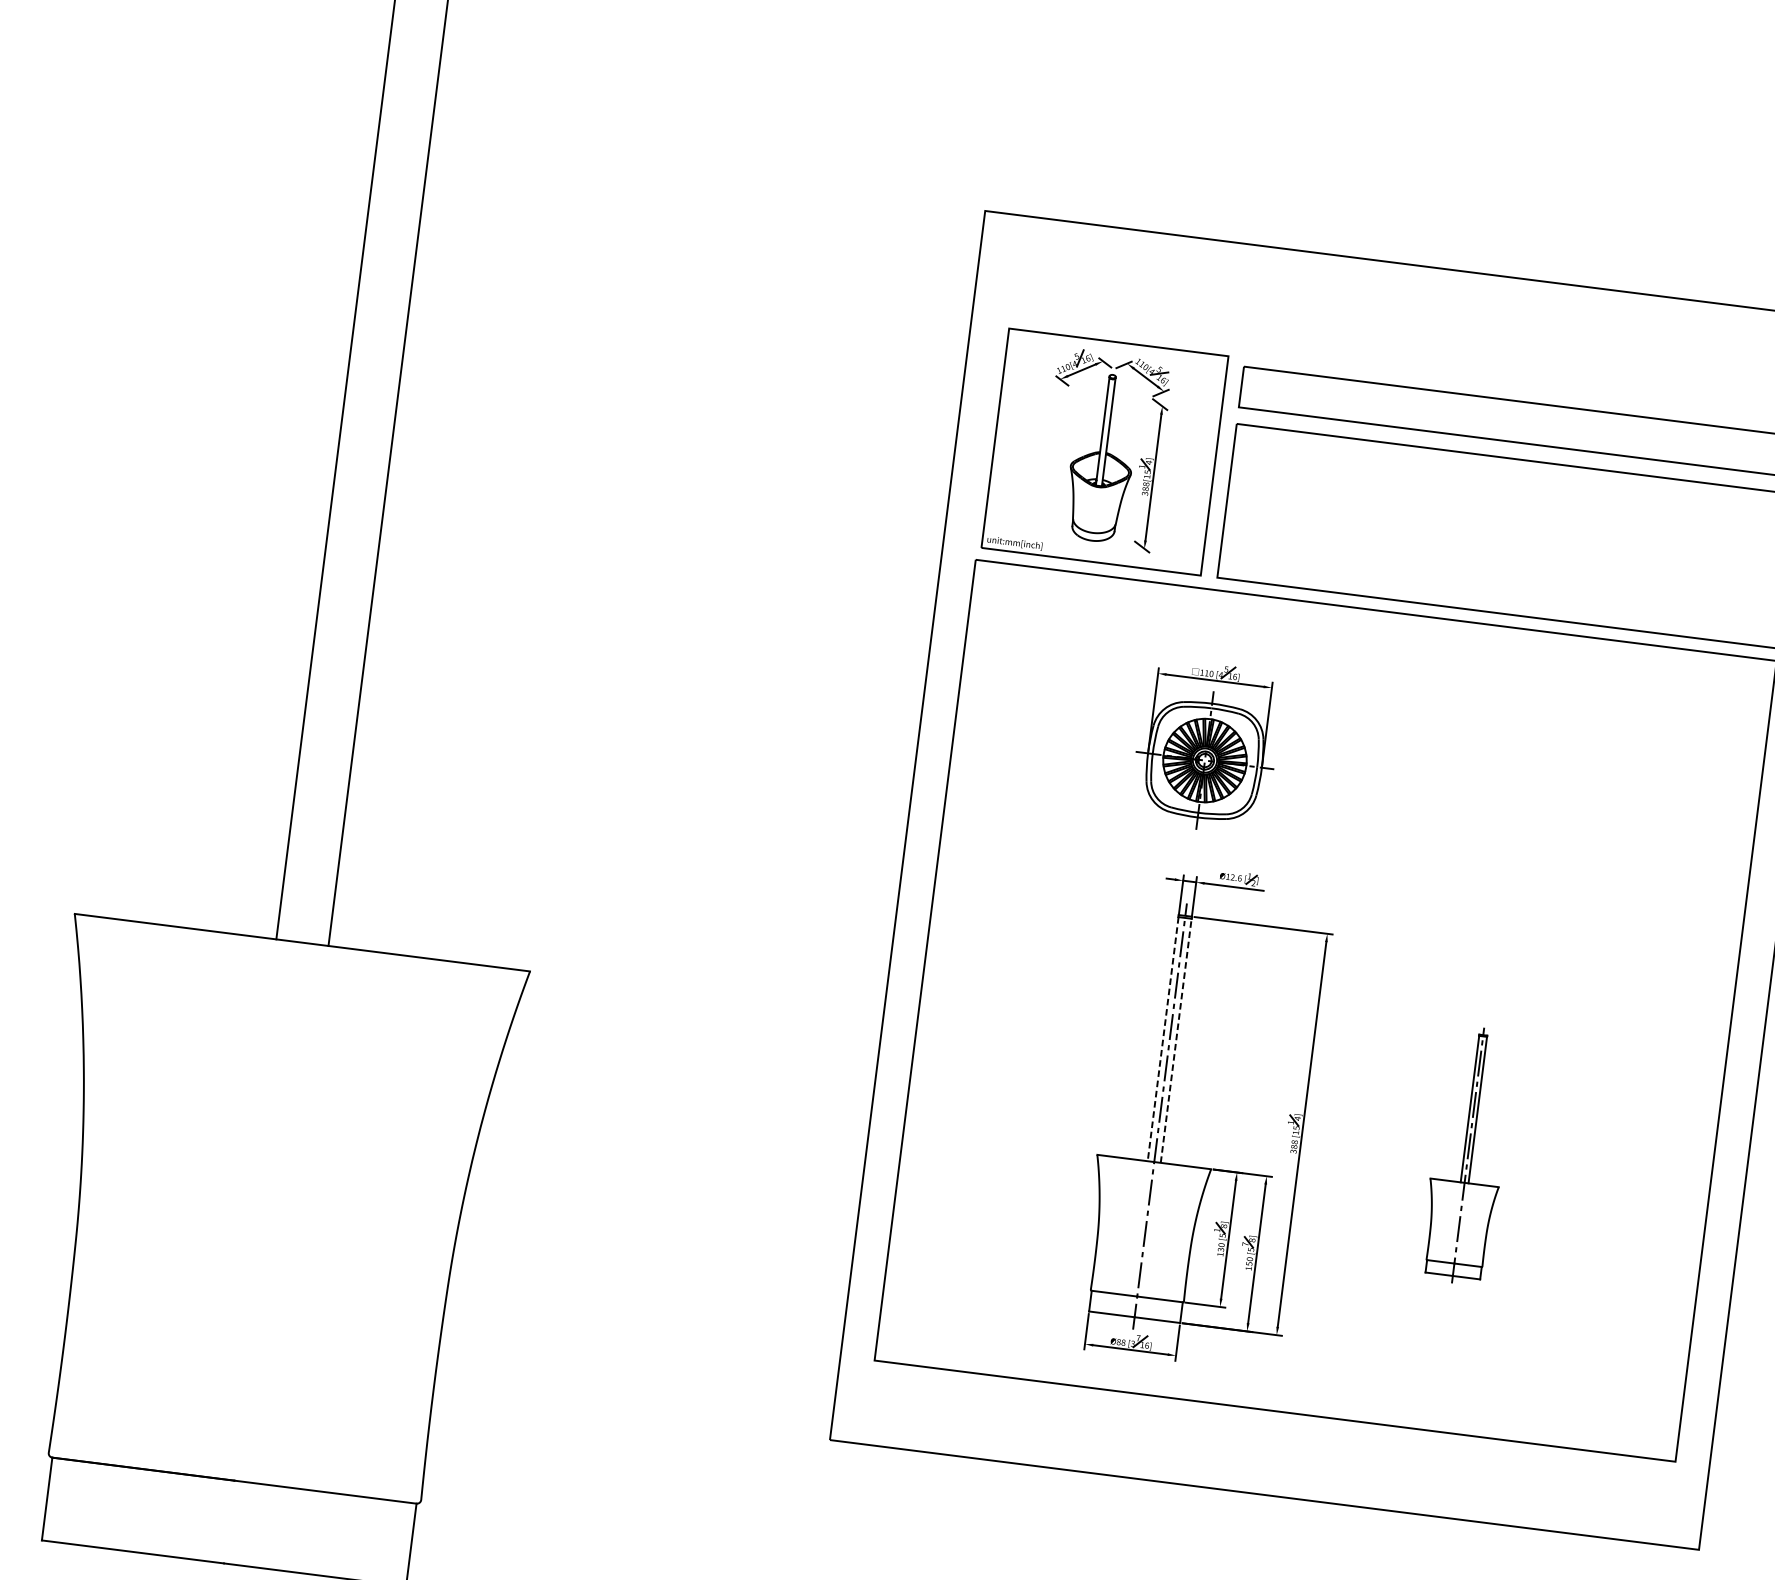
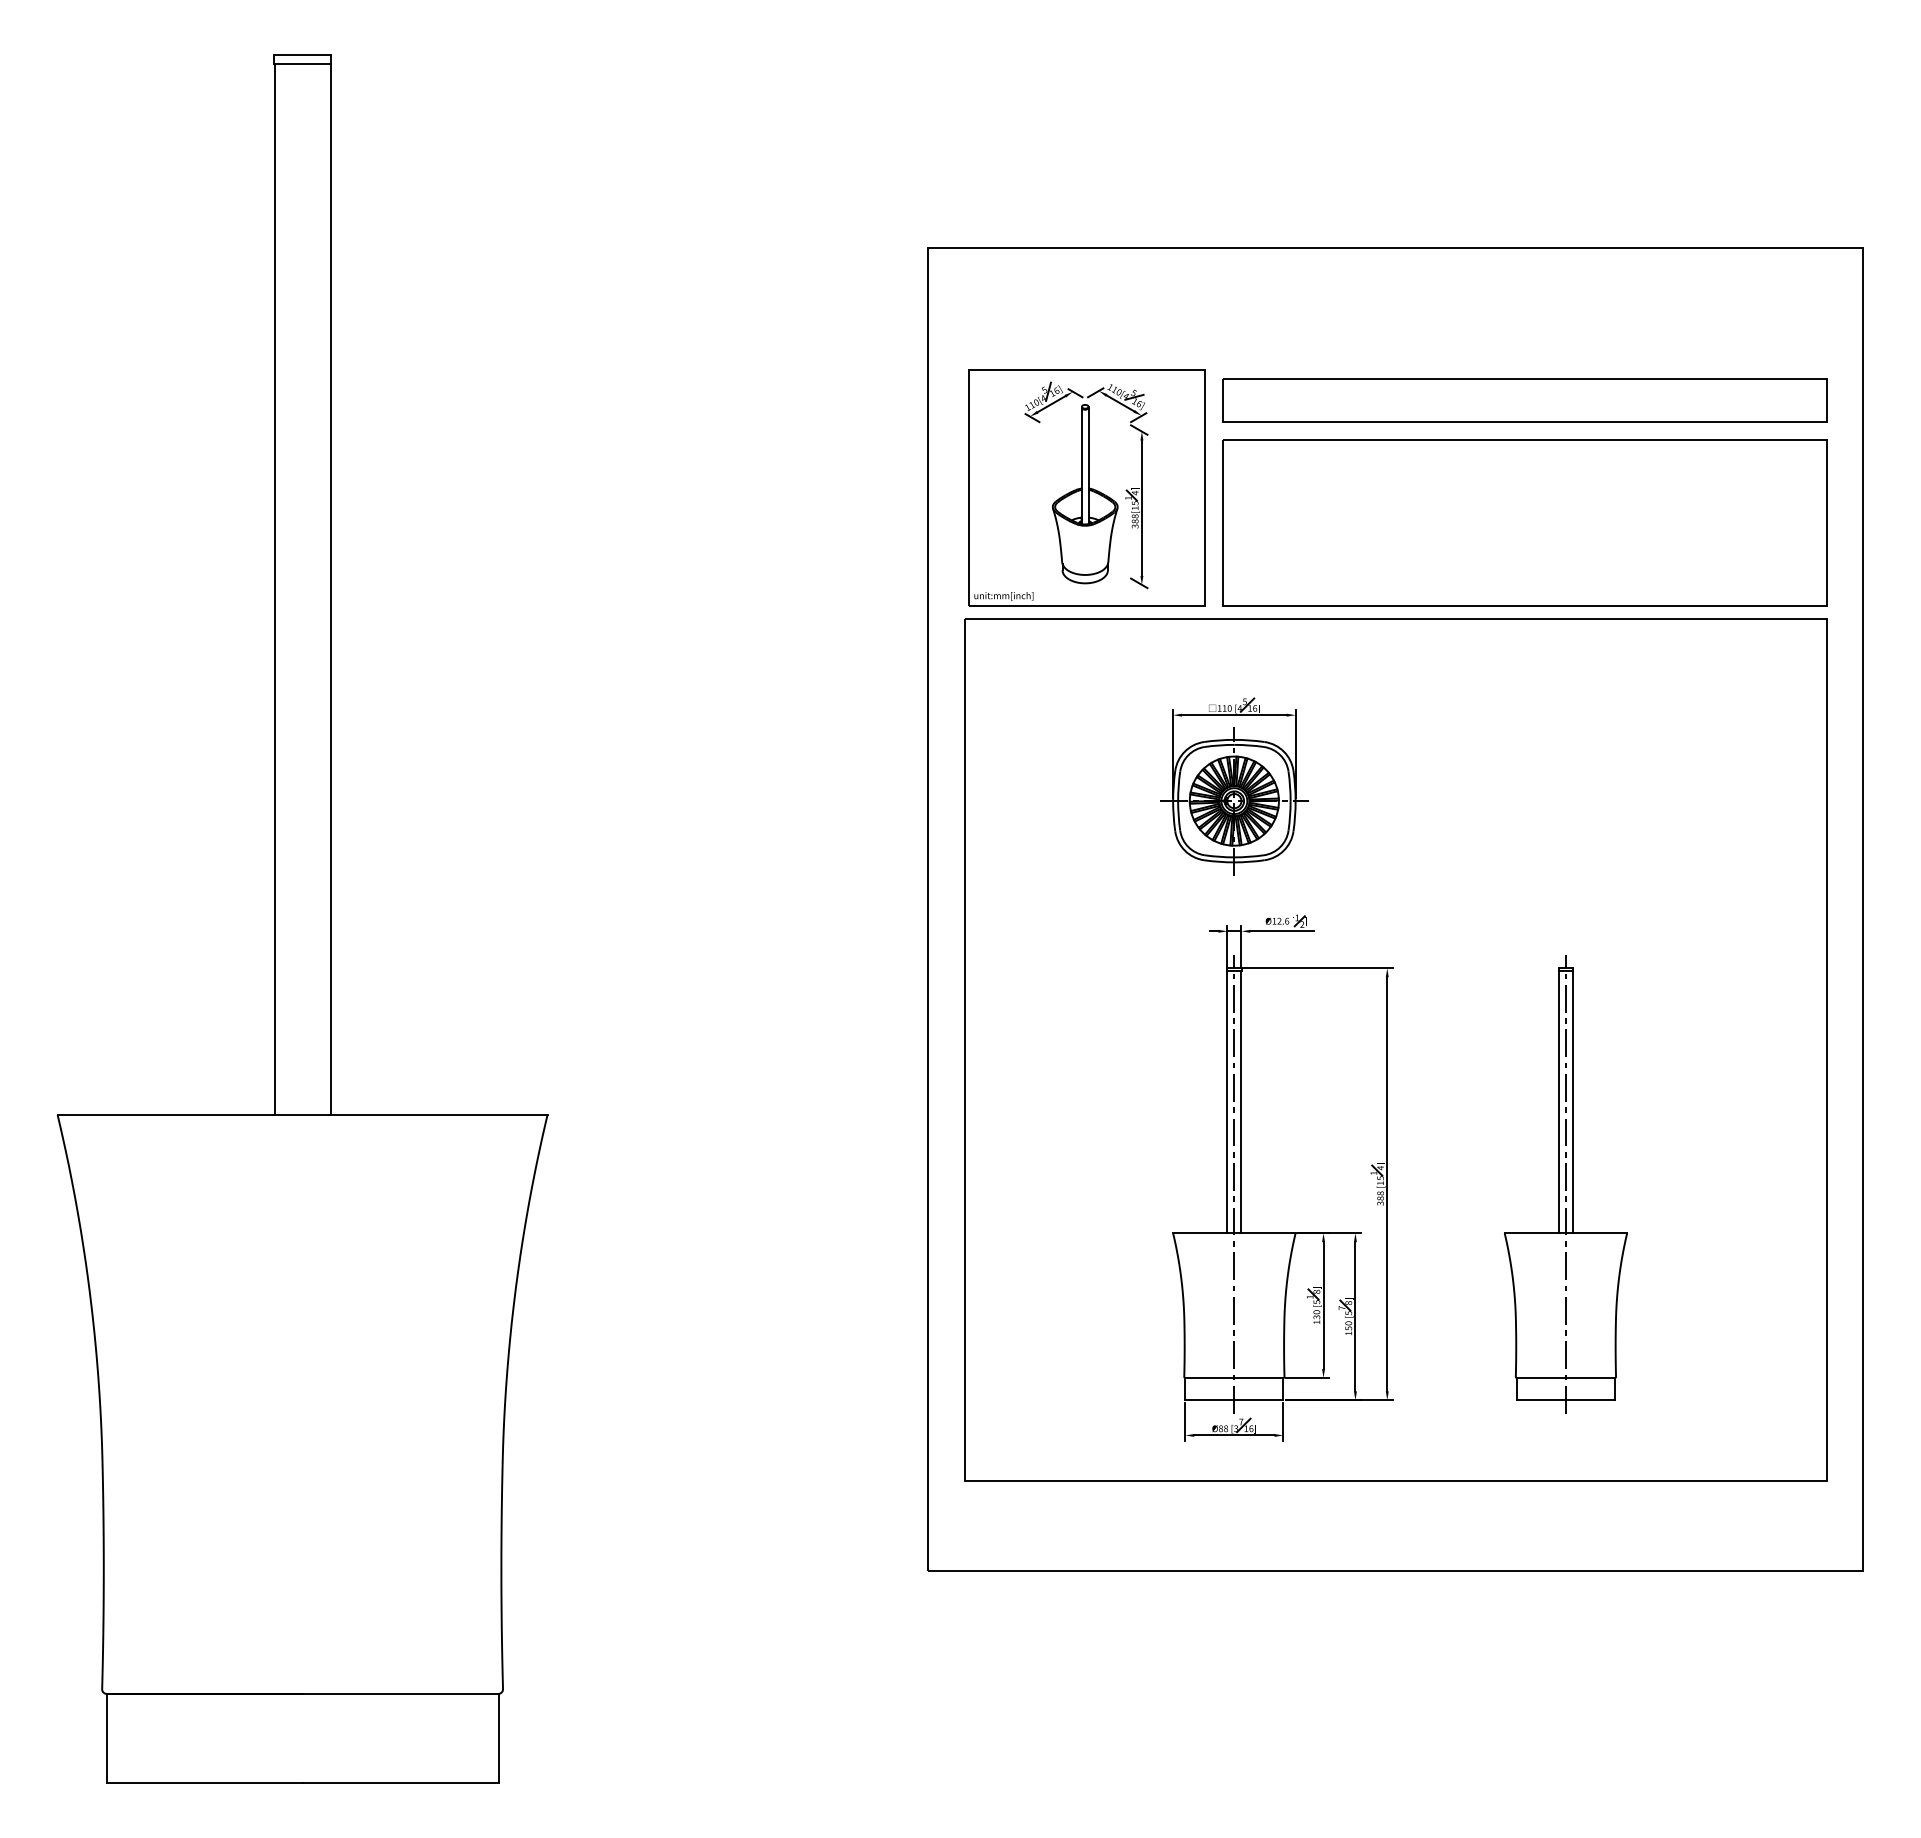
line: (1163, 1039) -> (1227, 1102), dashed -> solid
line: (1176, 1040) -> (1241, 1101), dashed -> solid
part: (1467, 1155) -> (1565, 1184), size x1.67

